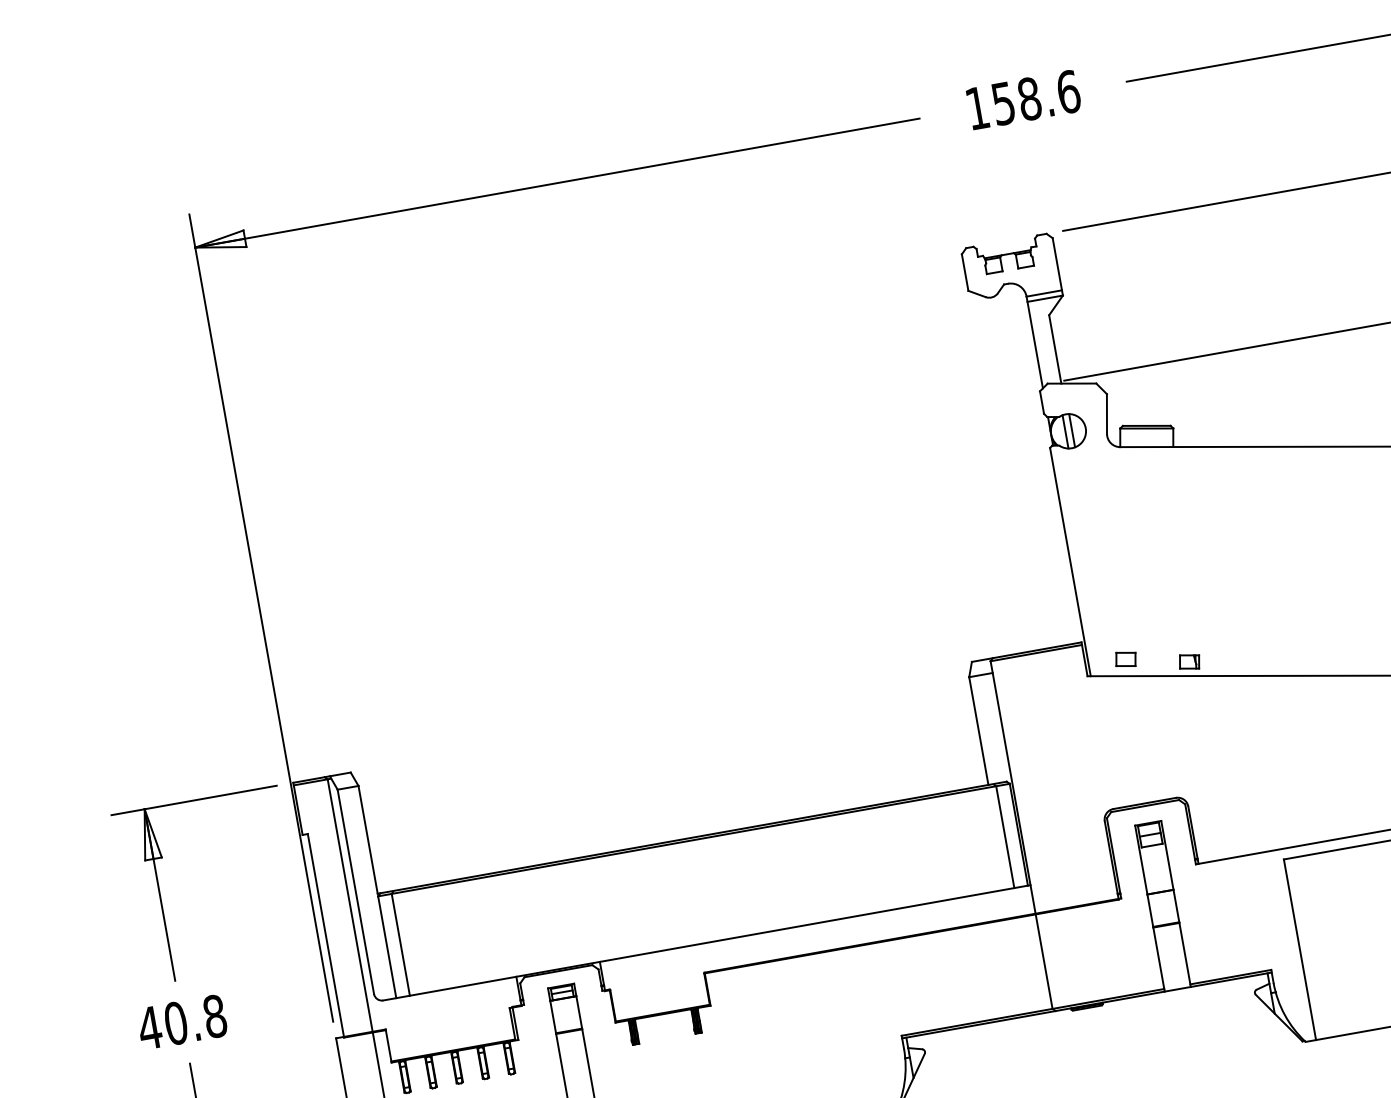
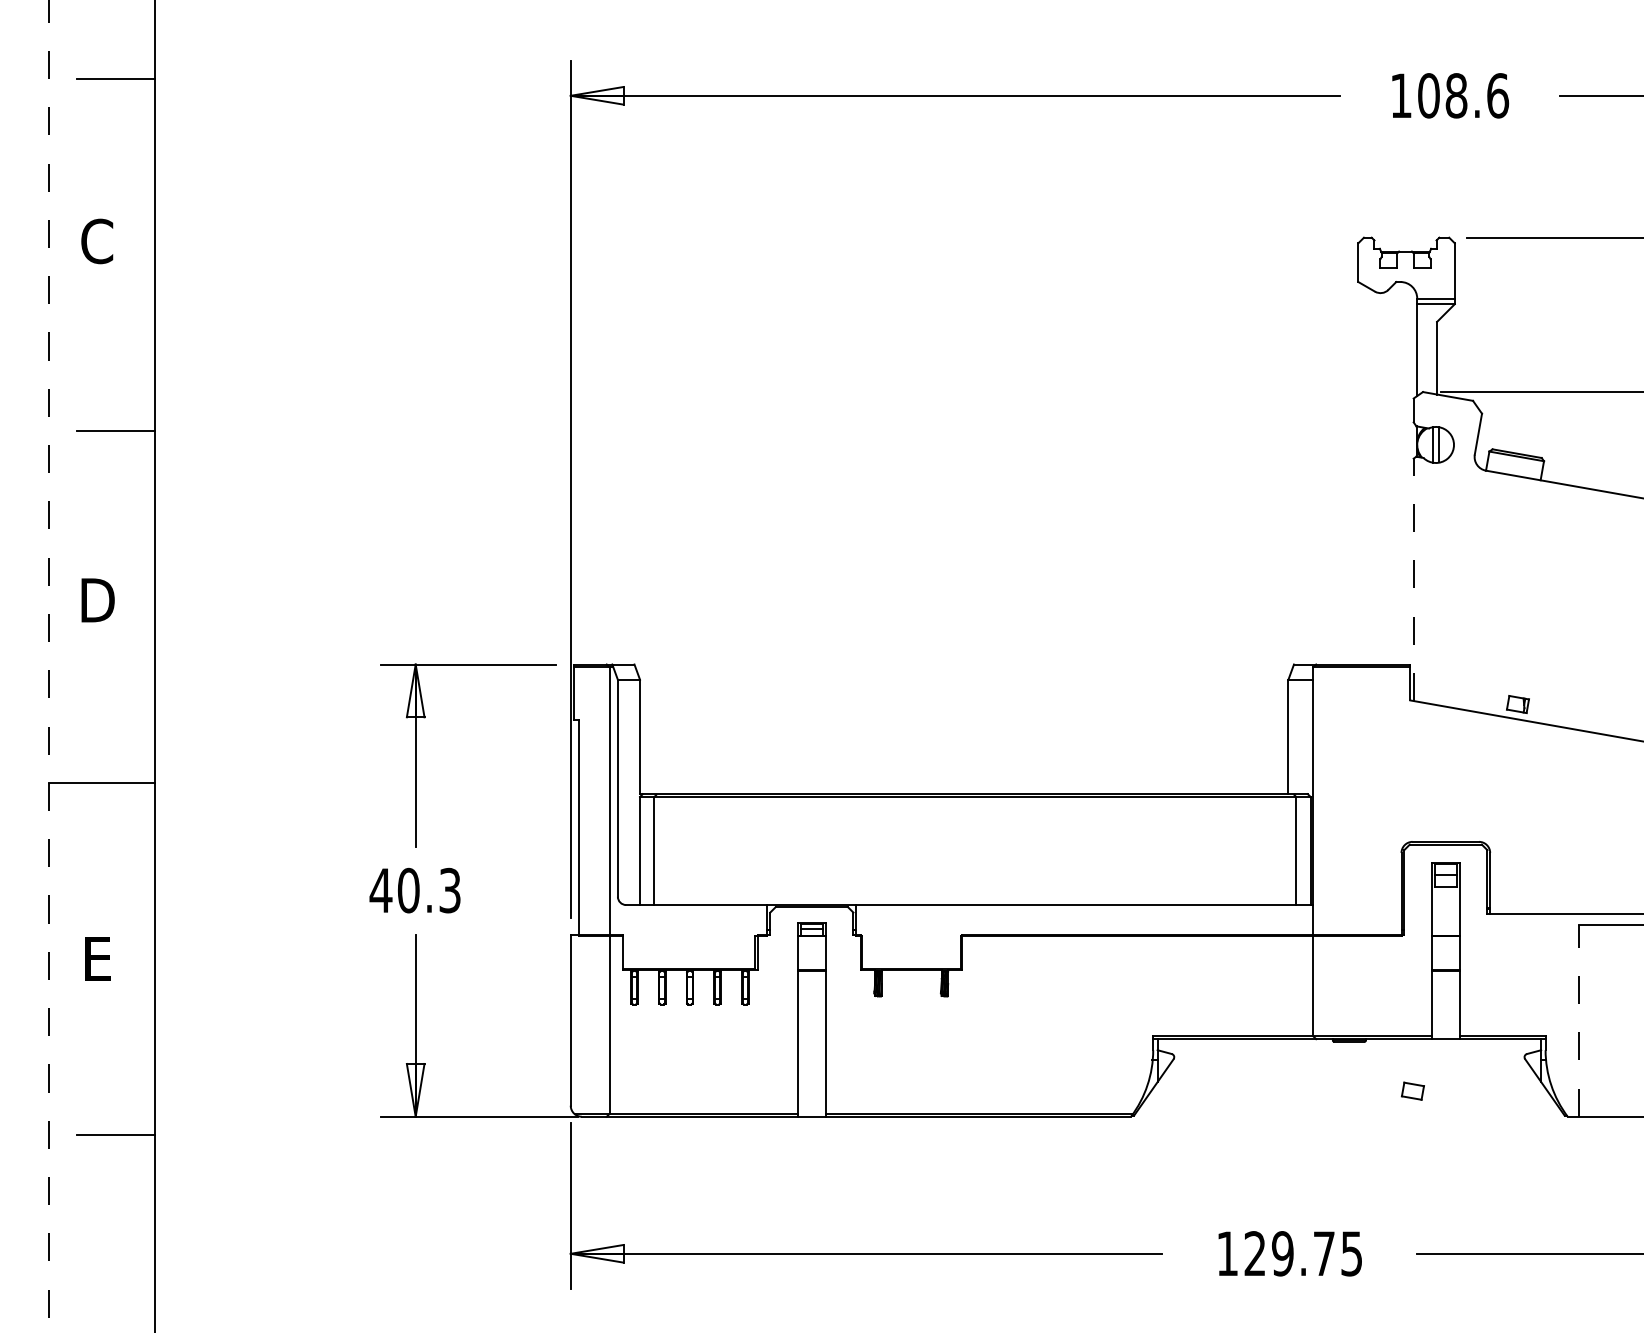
text: (1003, 103) -> (1428, 95), 158.6 -> 108.6
line: (1070, 561) -> (1413, 579), solid -> dashed
part: (1125, 658) -> (1412, 1090), moved
line: (1299, 949) -> (1578, 1020), solid -> dashed
text: (214, 1016) -> (449, 890), 40.8 -> 40.3

